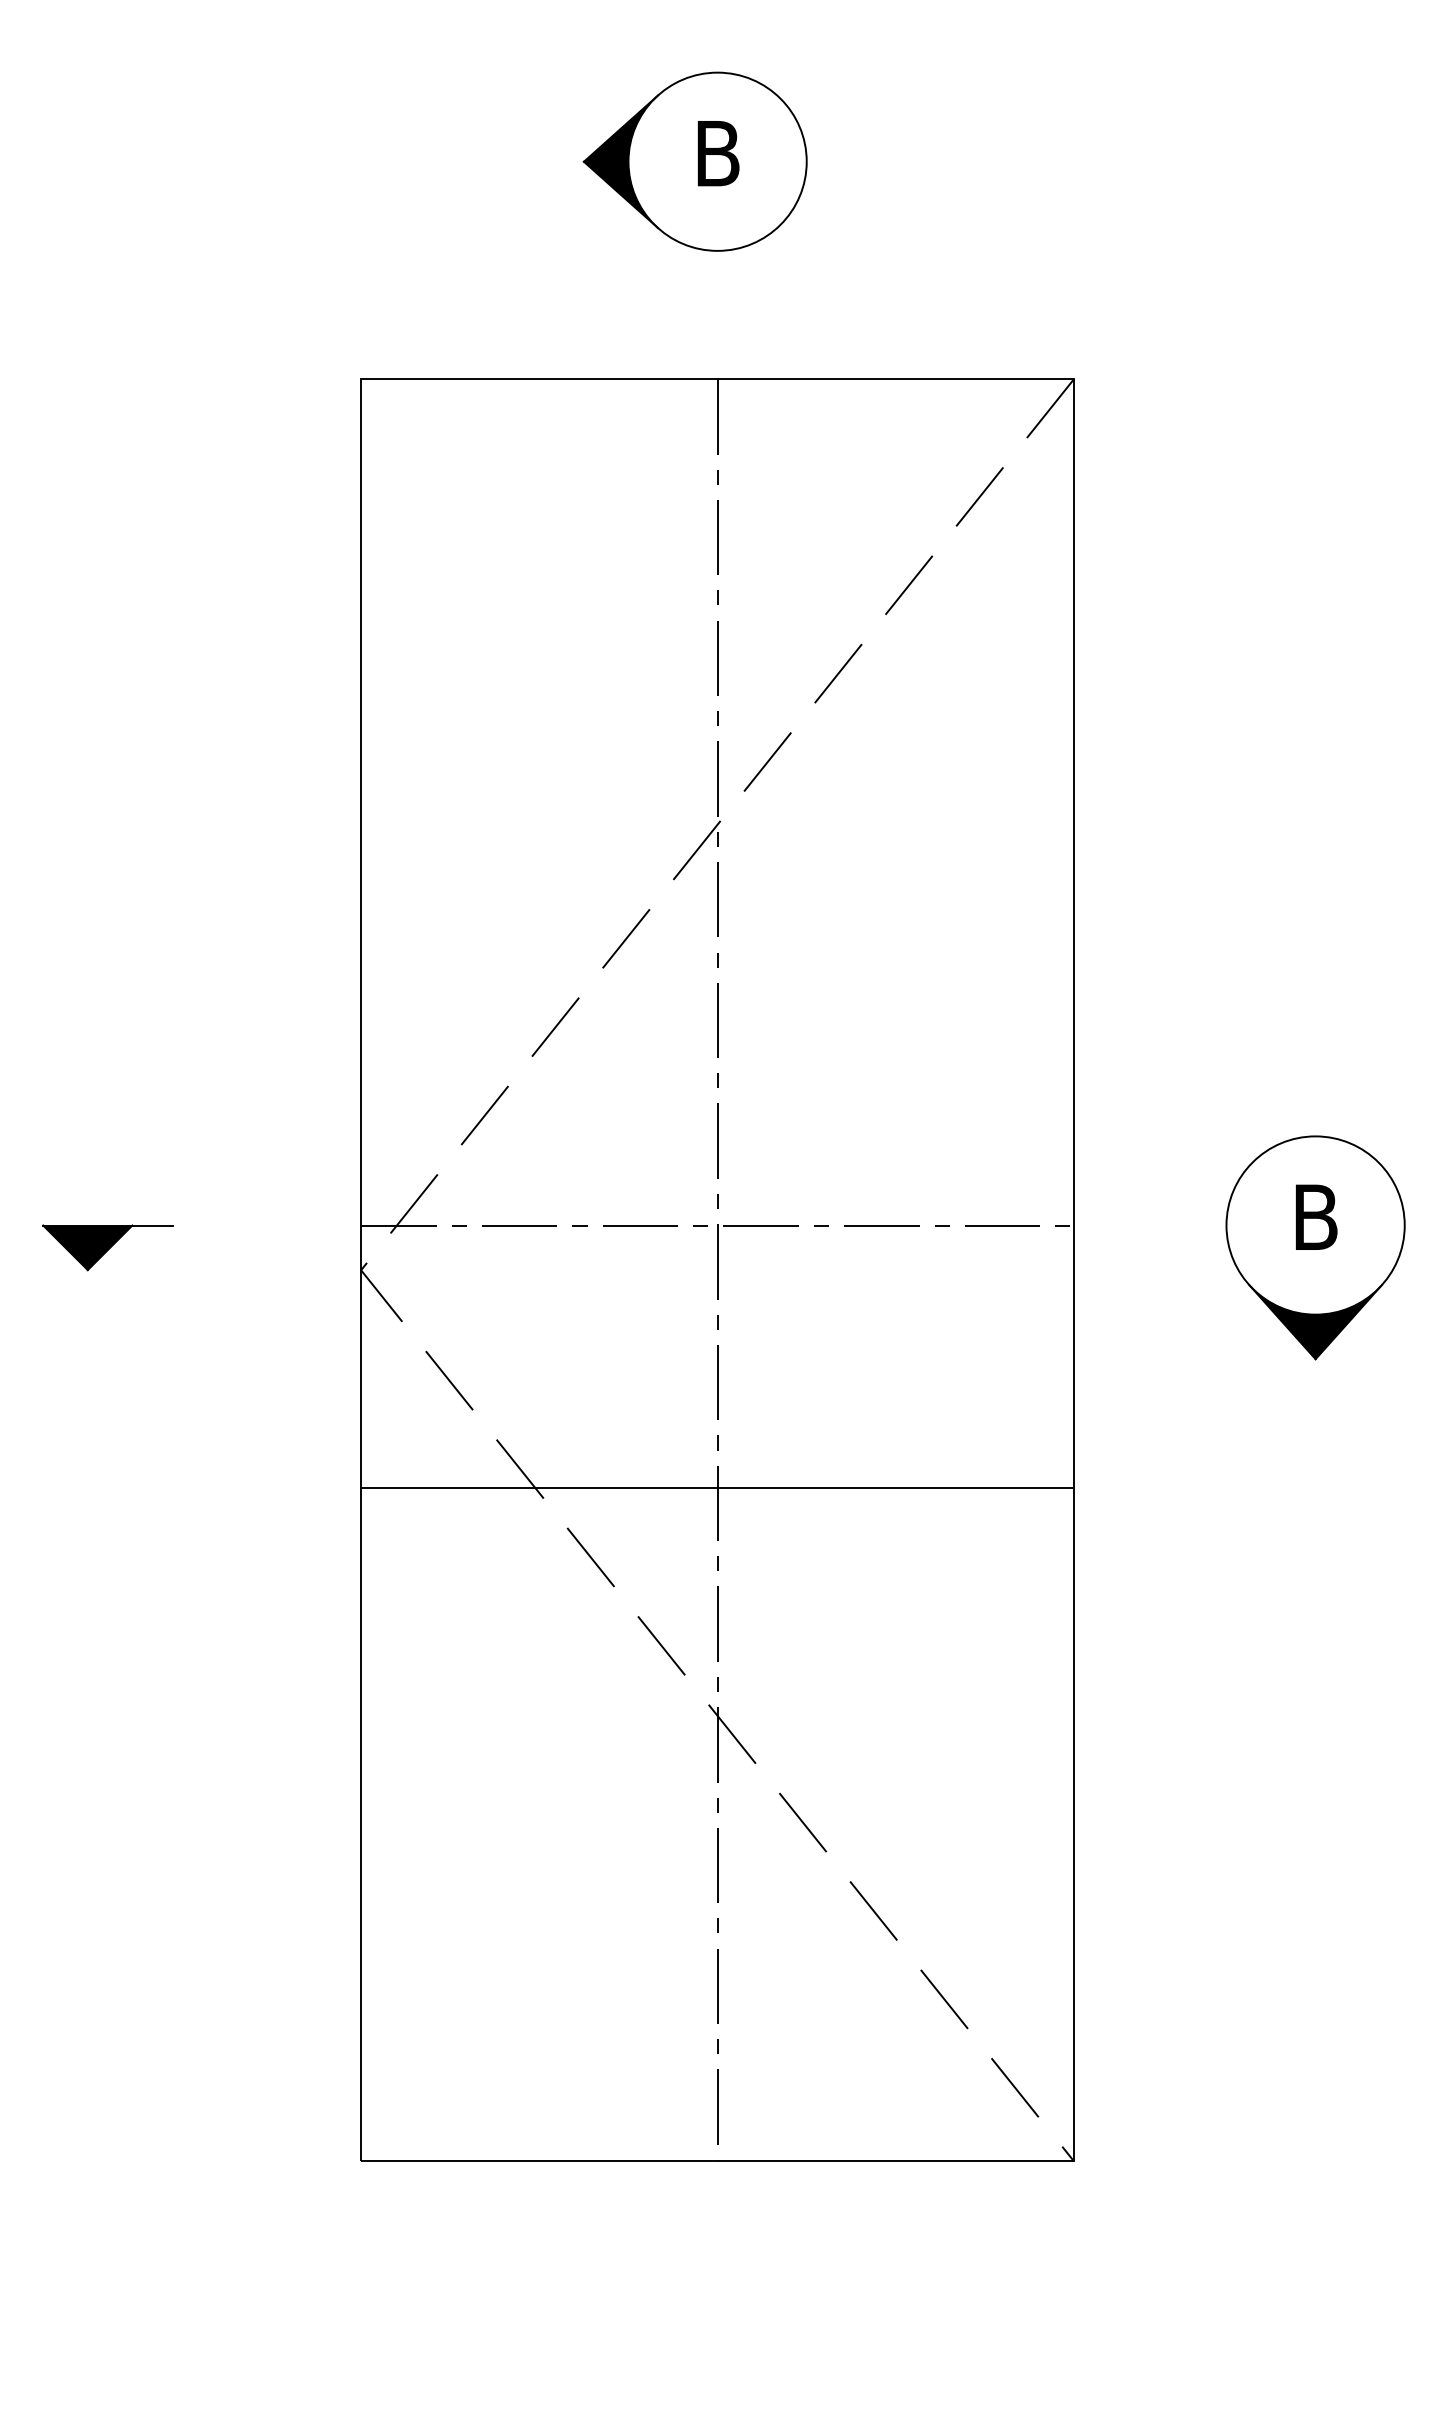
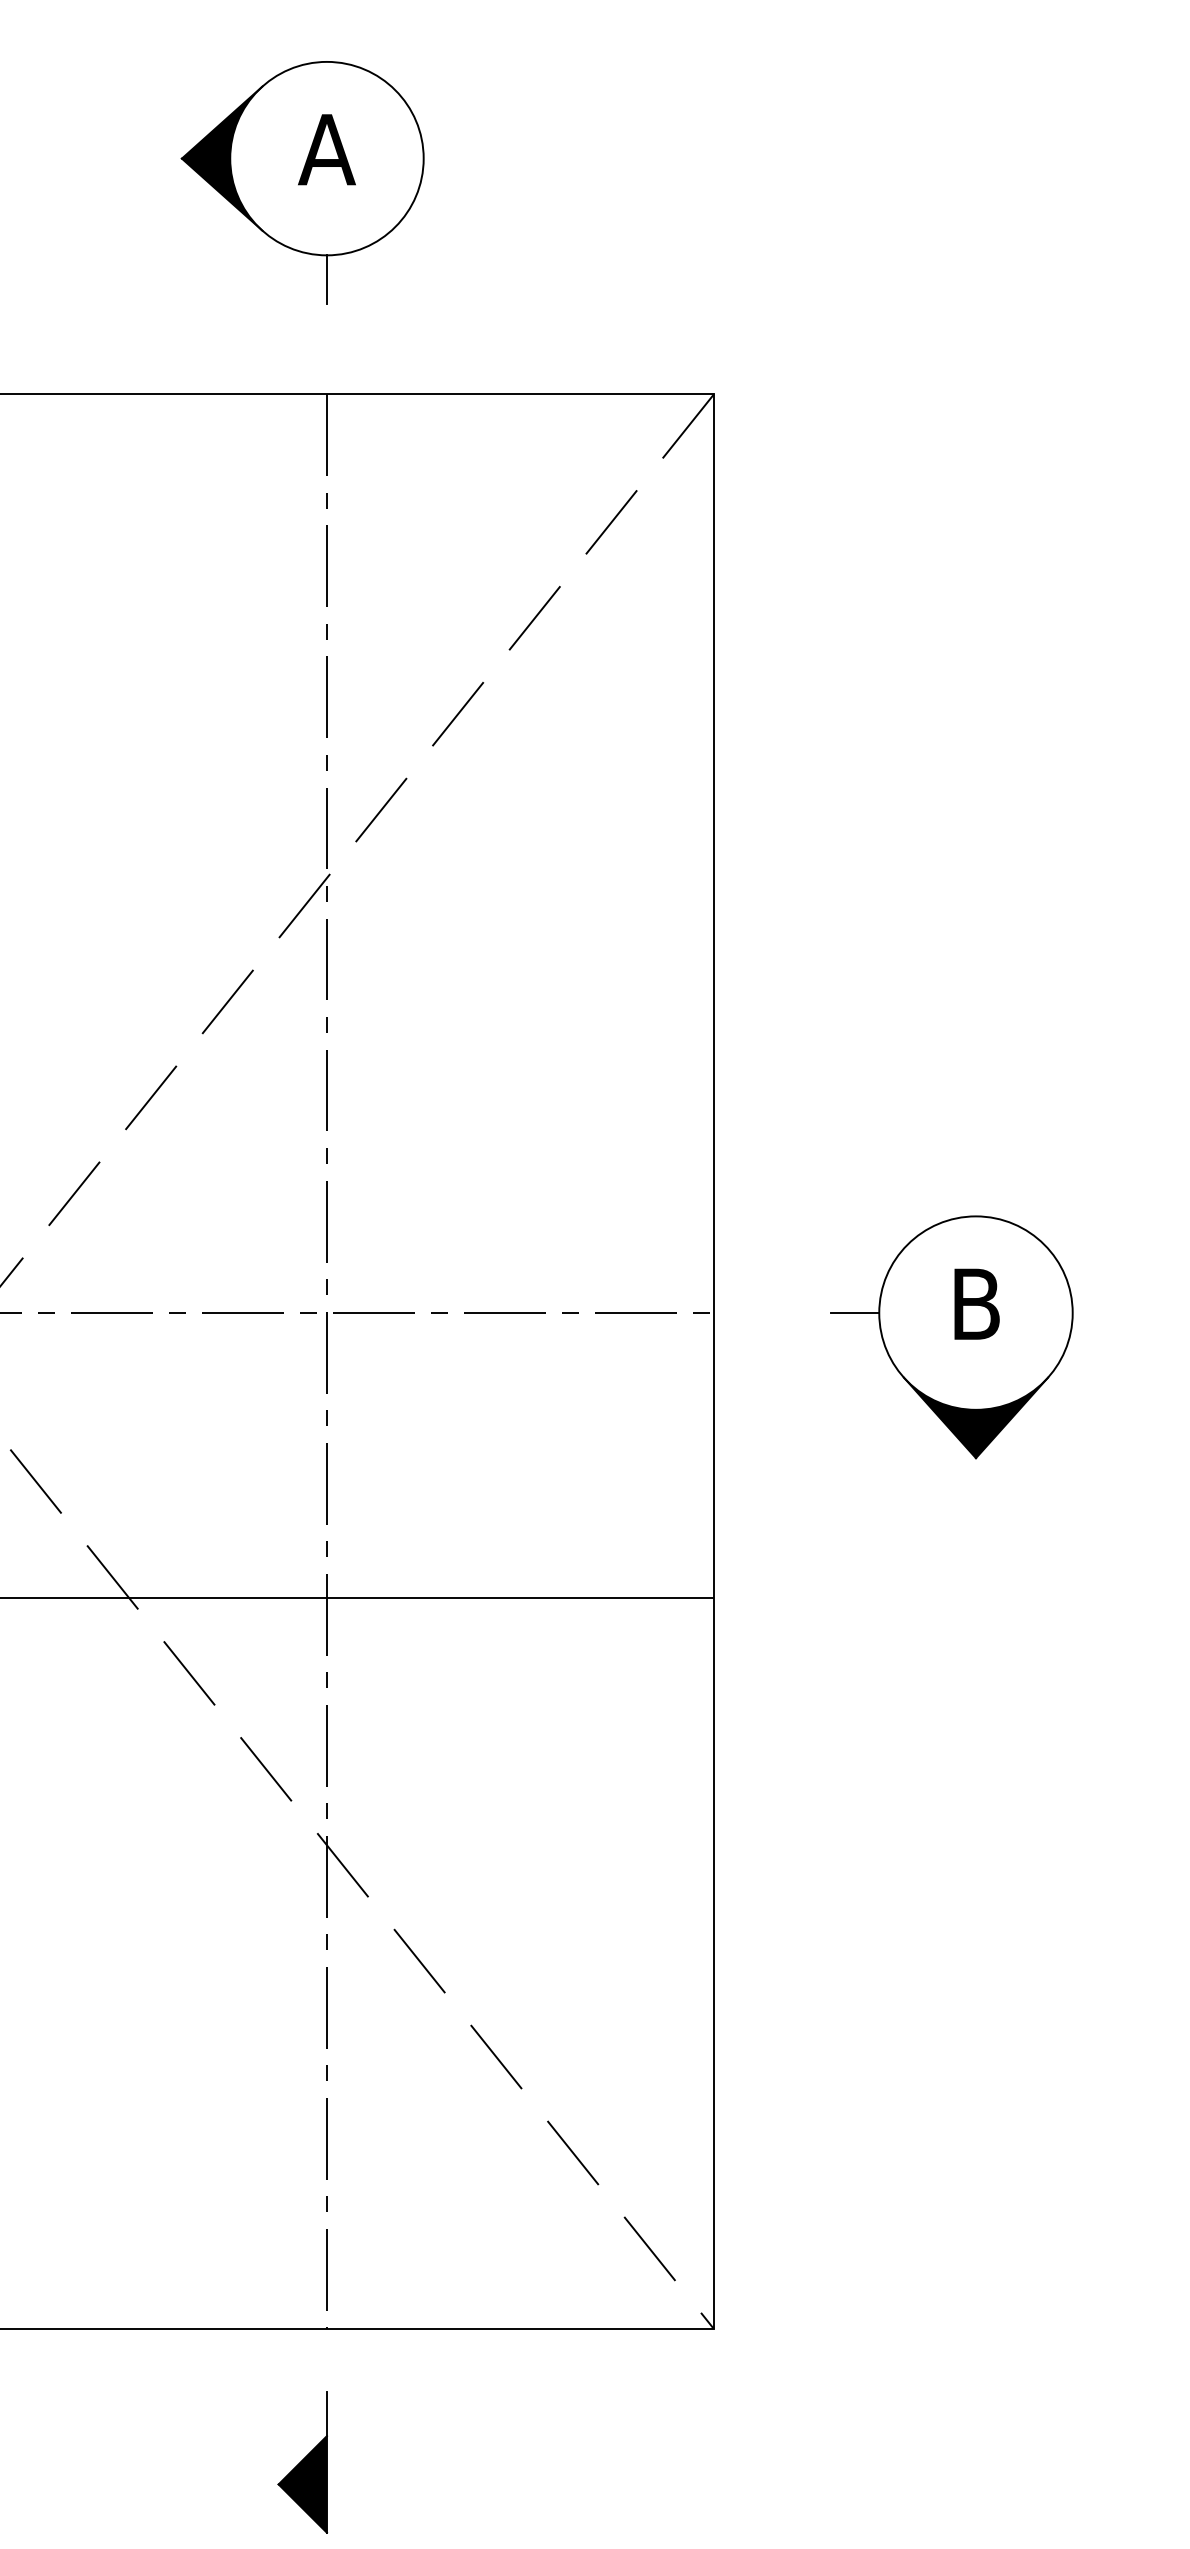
text: (717, 153) -> (326, 149), B -> A
line: (717, 272) -> (326, 278), added
line: (1203, 1225) -> (854, 1313), added
part: (694, 2284) -> (301, 2462), added

